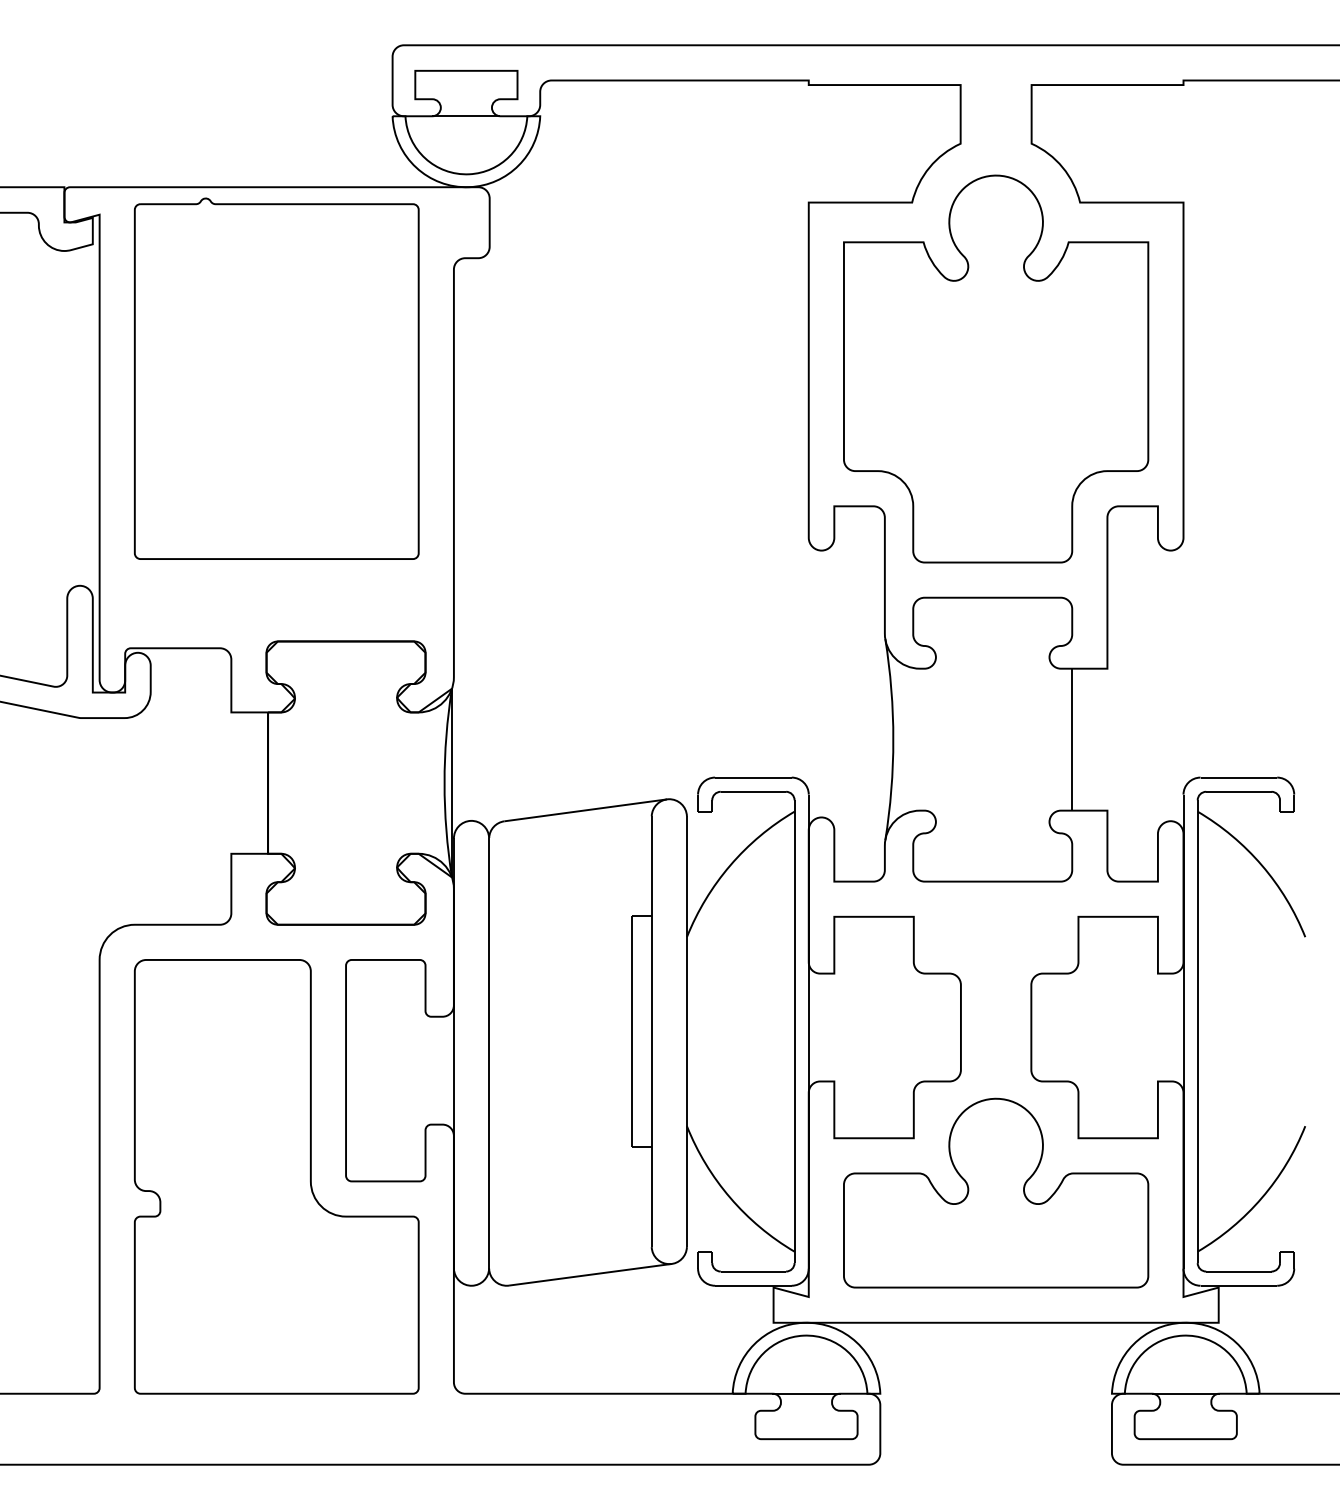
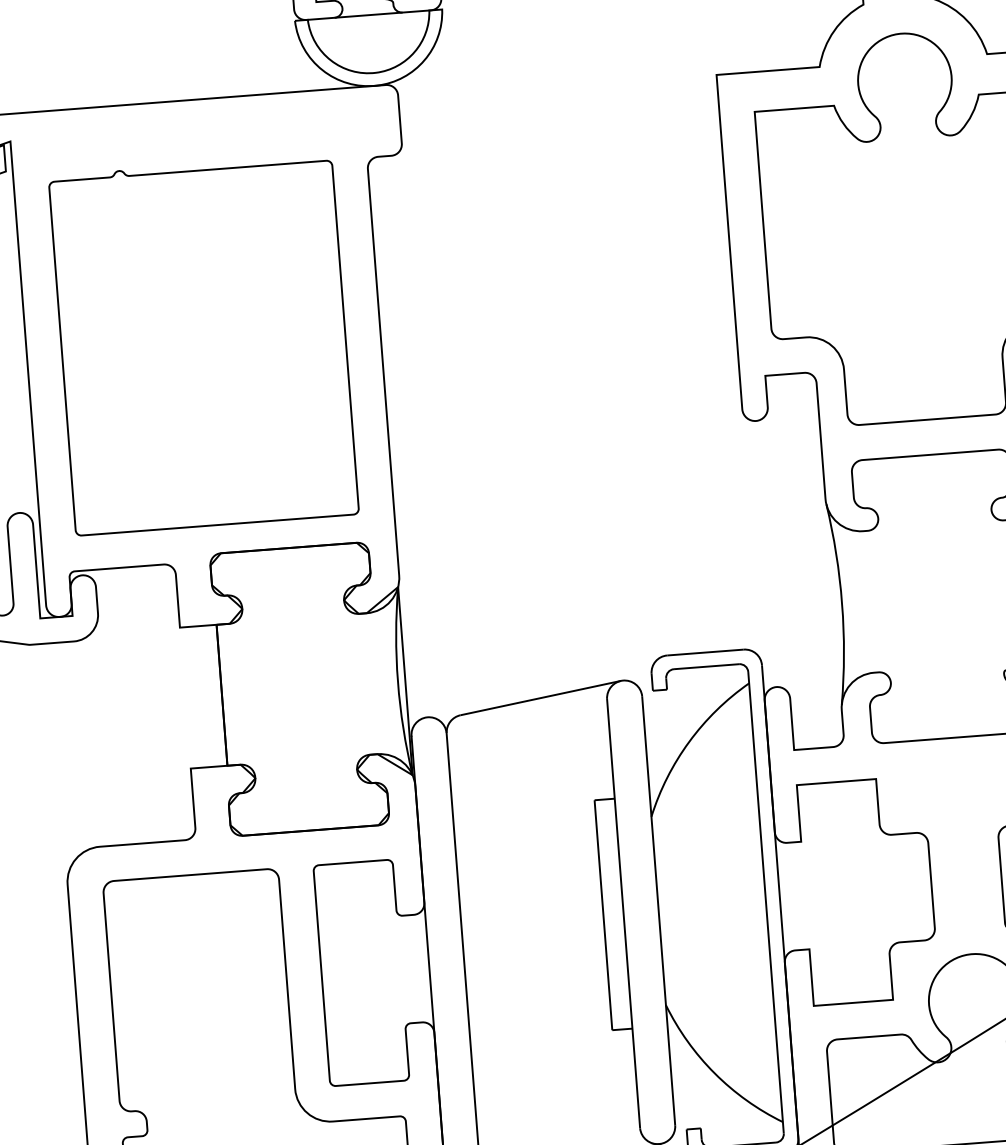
part: (276, 378) -> (203, 345), moved

